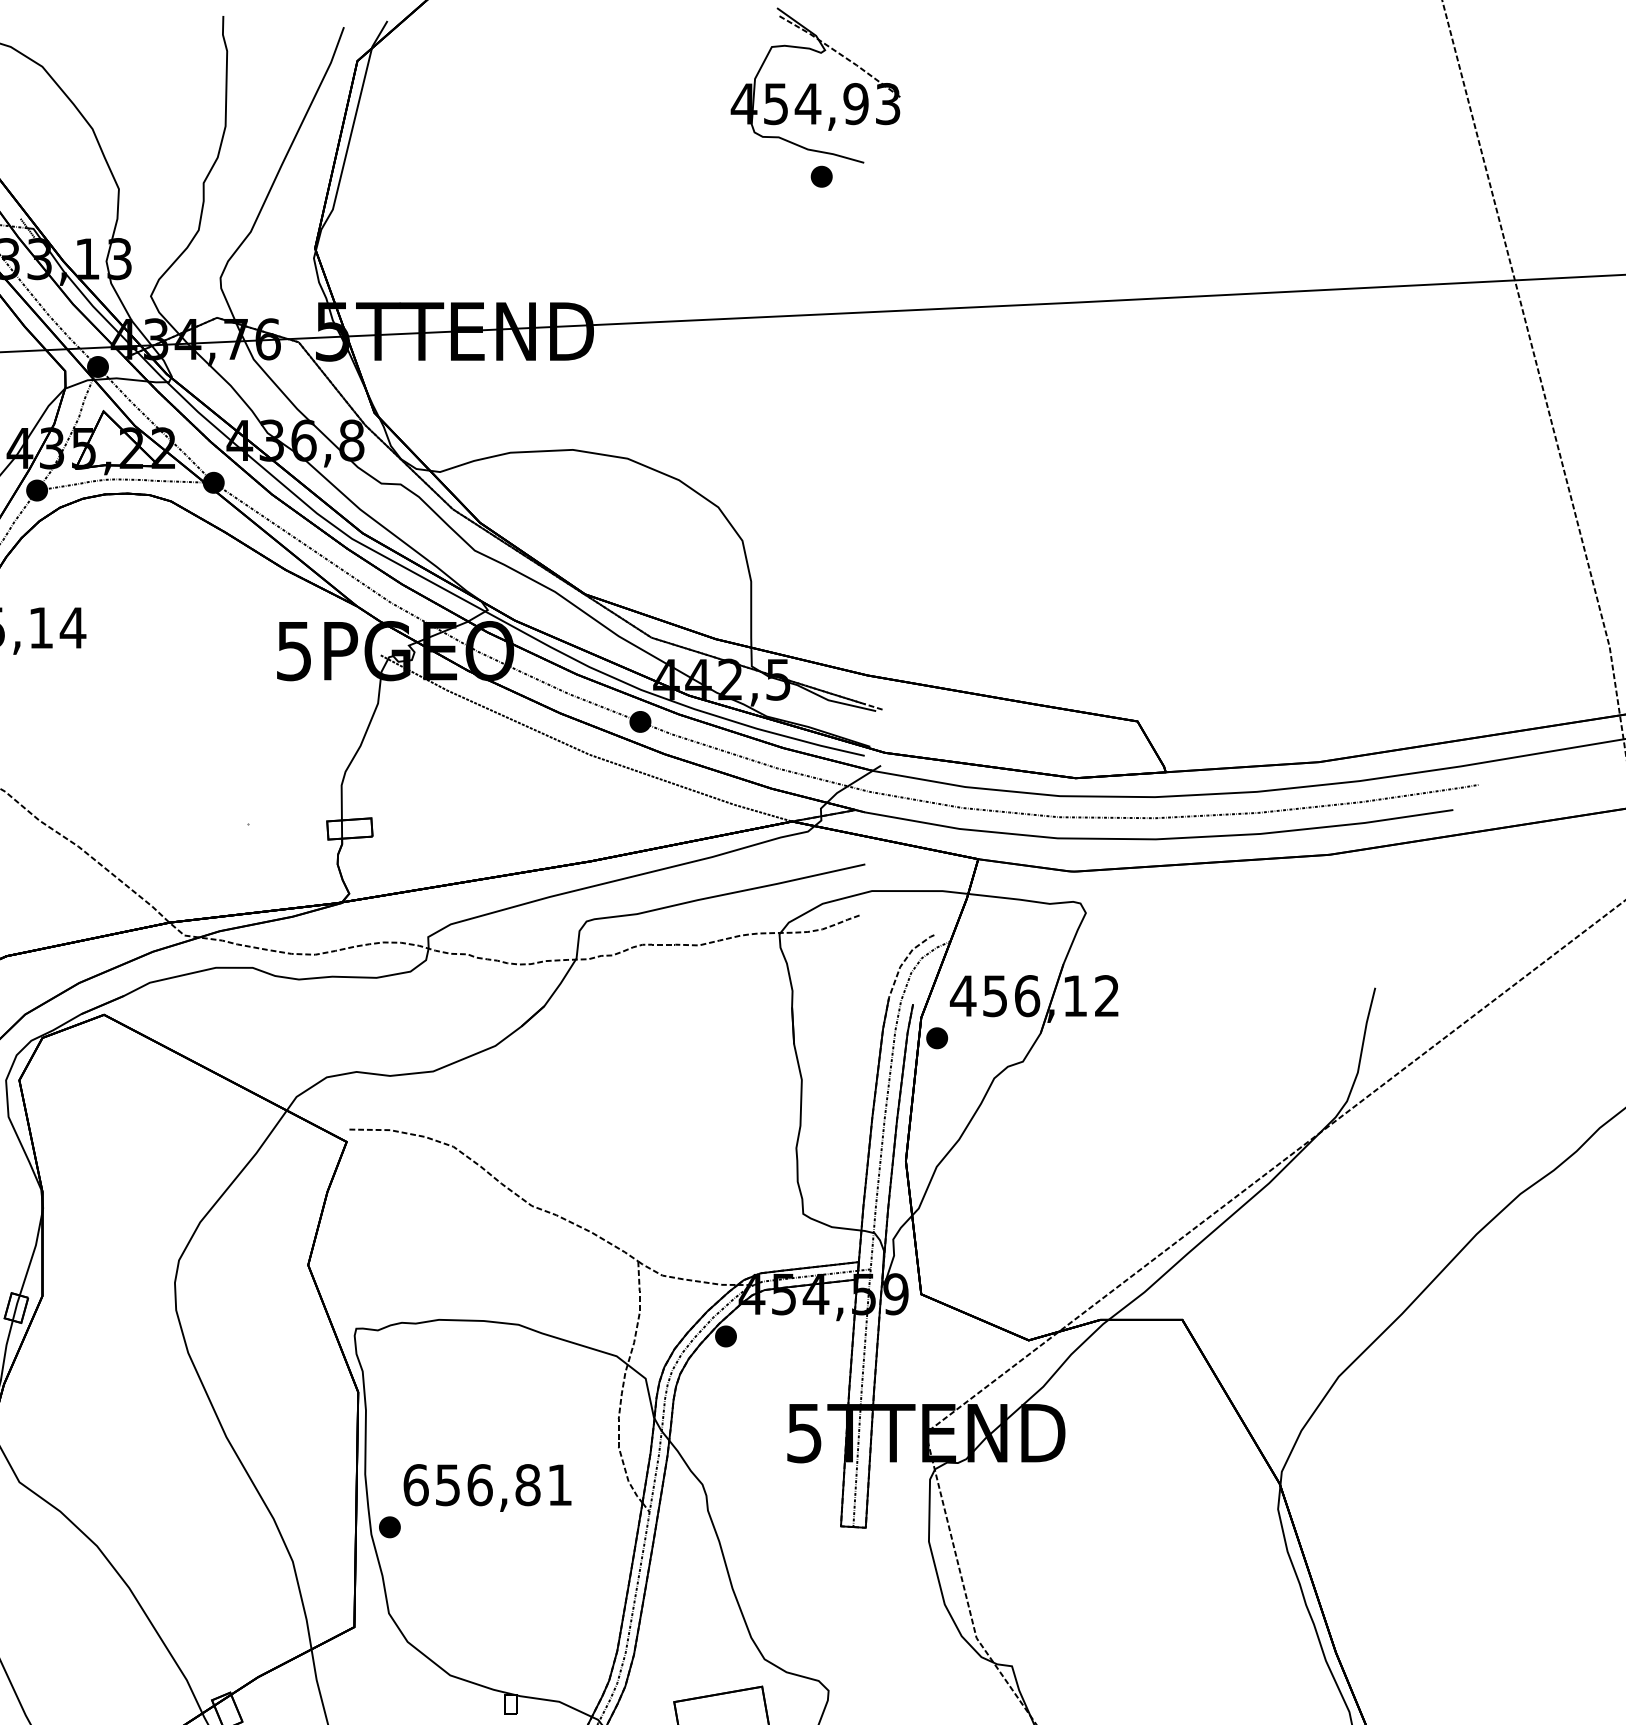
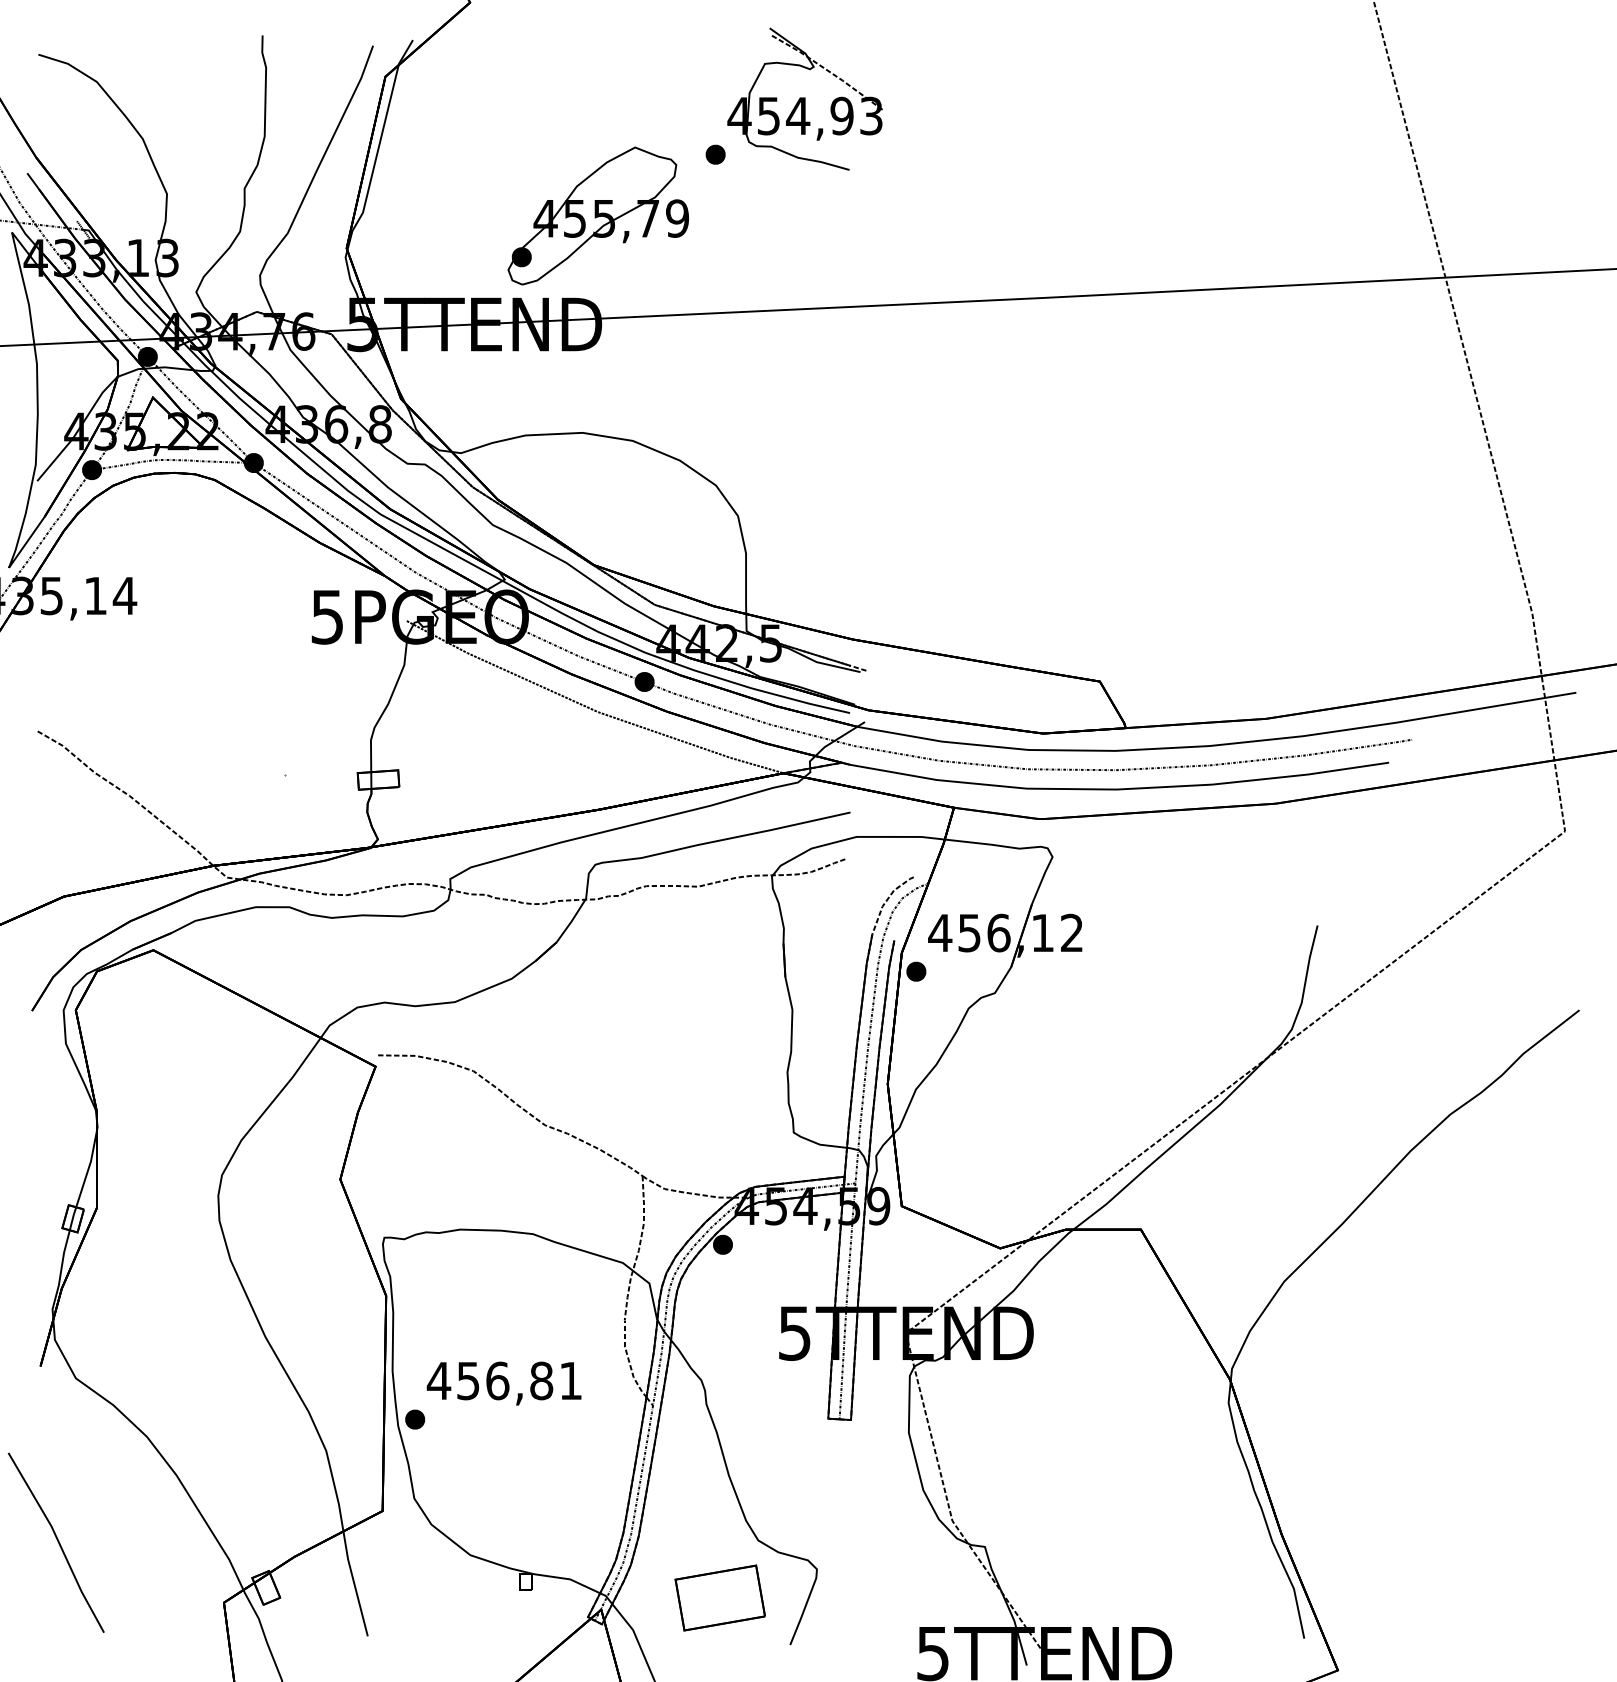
part: (821, 176) -> (715, 154), moved
part: (588, 212) -> (597, 215), added
text: (415, 1484) -> (438, 1380), 656,81 -> 456,81

